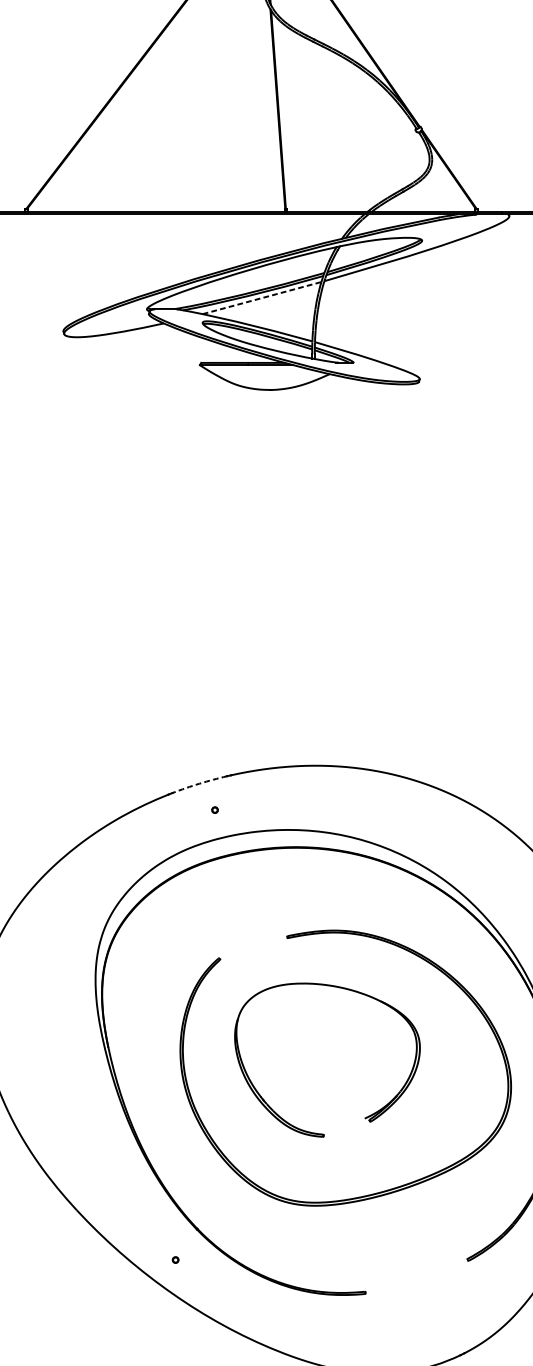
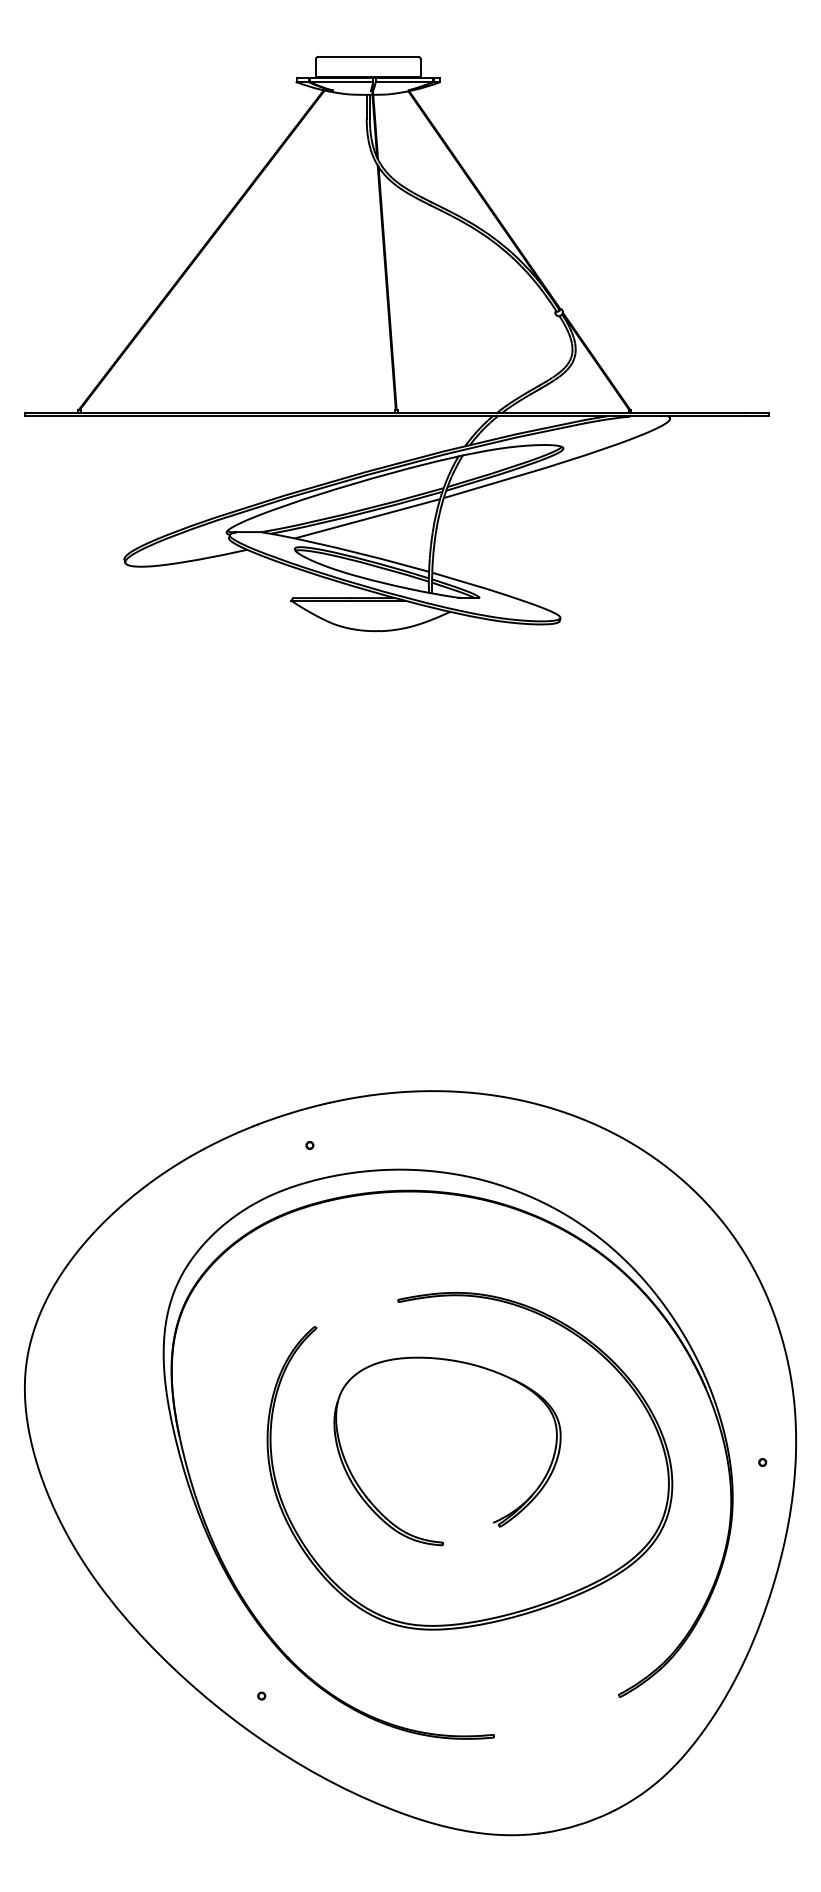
line: (262, 297) -> (367, 518), dashed -> solid
arc: (199, 784) -> (290, 1113), dashed -> solid

